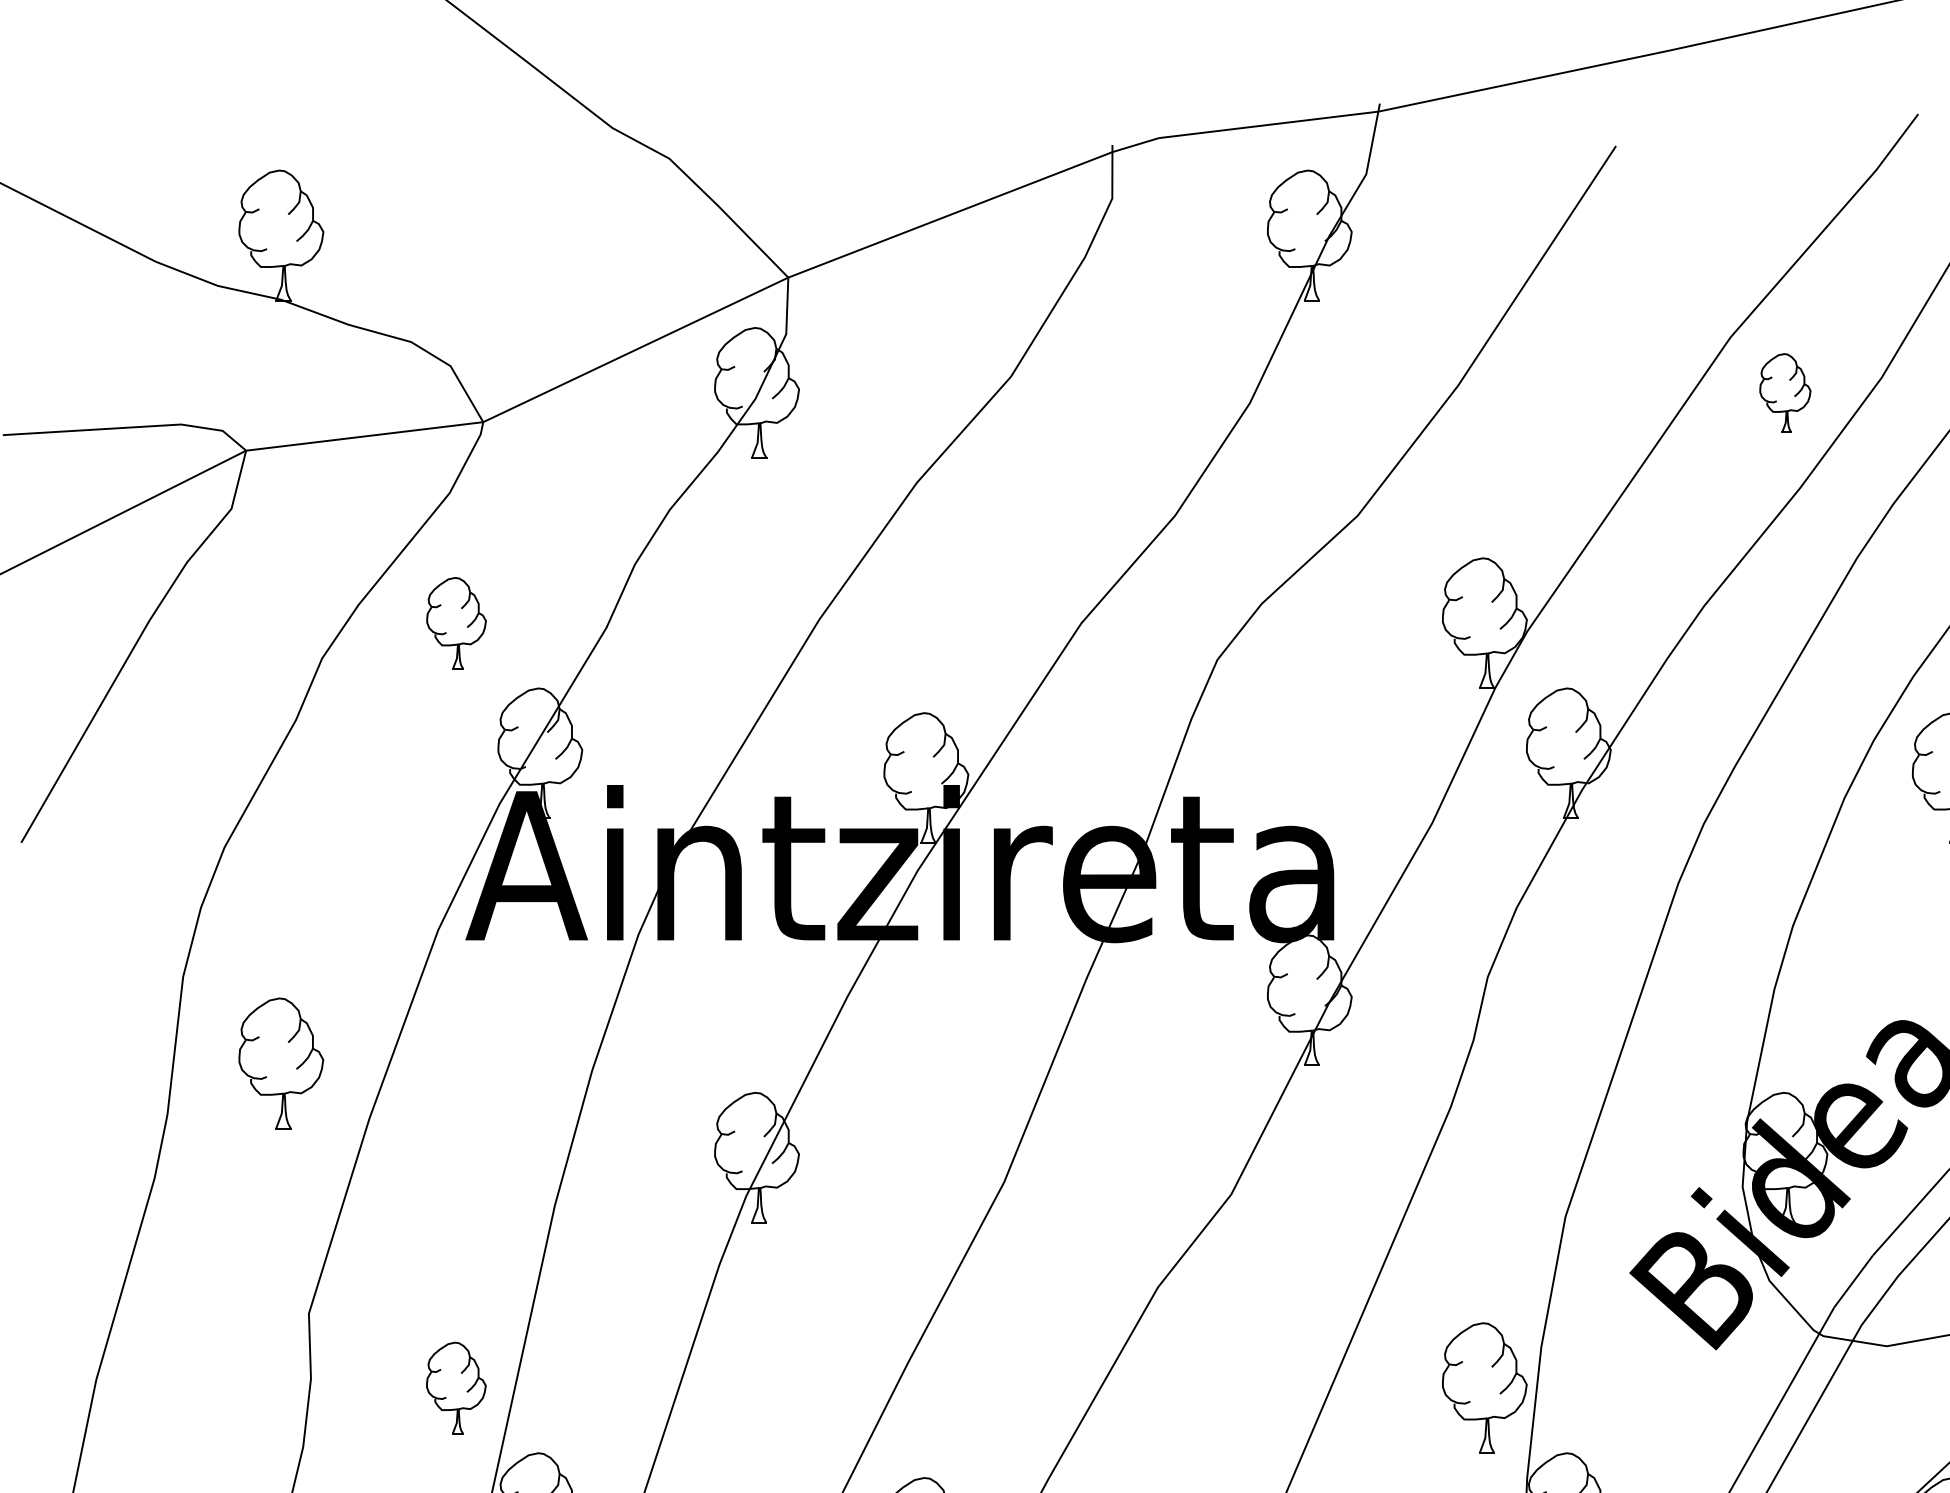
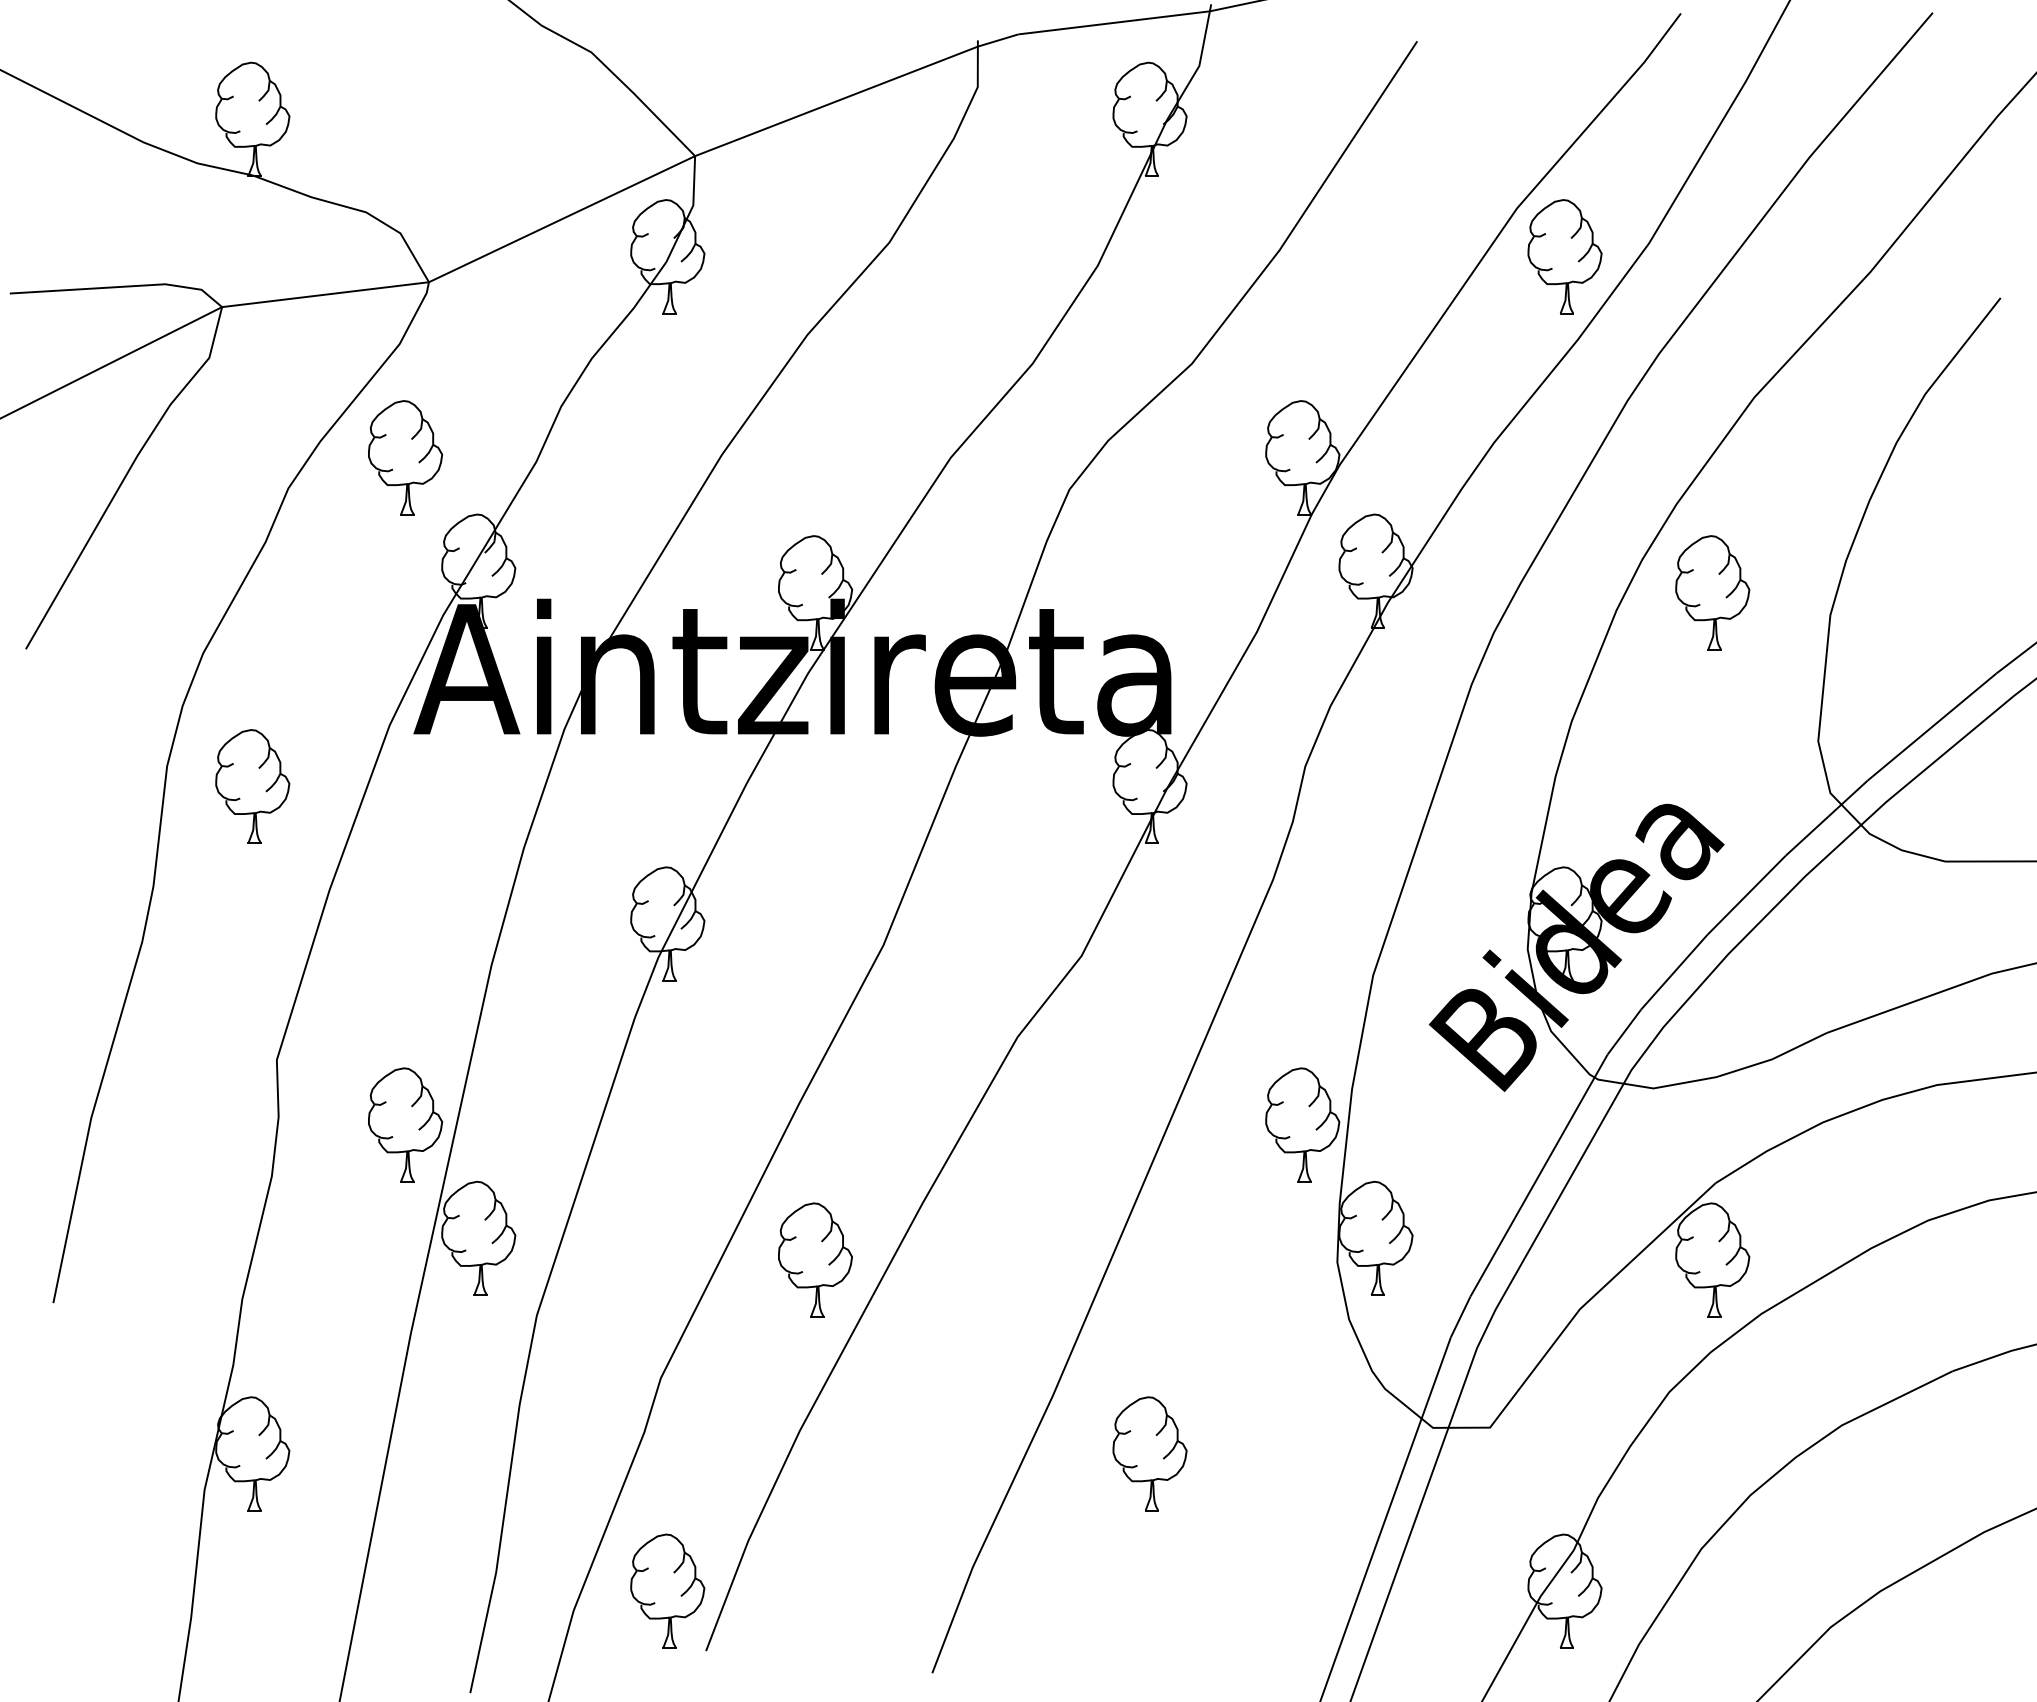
part: (1784, 392) -> (1564, 256), size x1.67
part: (456, 623) -> (405, 457), size x1.43
part: (280, 1063) -> (252, 786), moved
part: (456, 1387) -> (405, 1124), size x1.43

